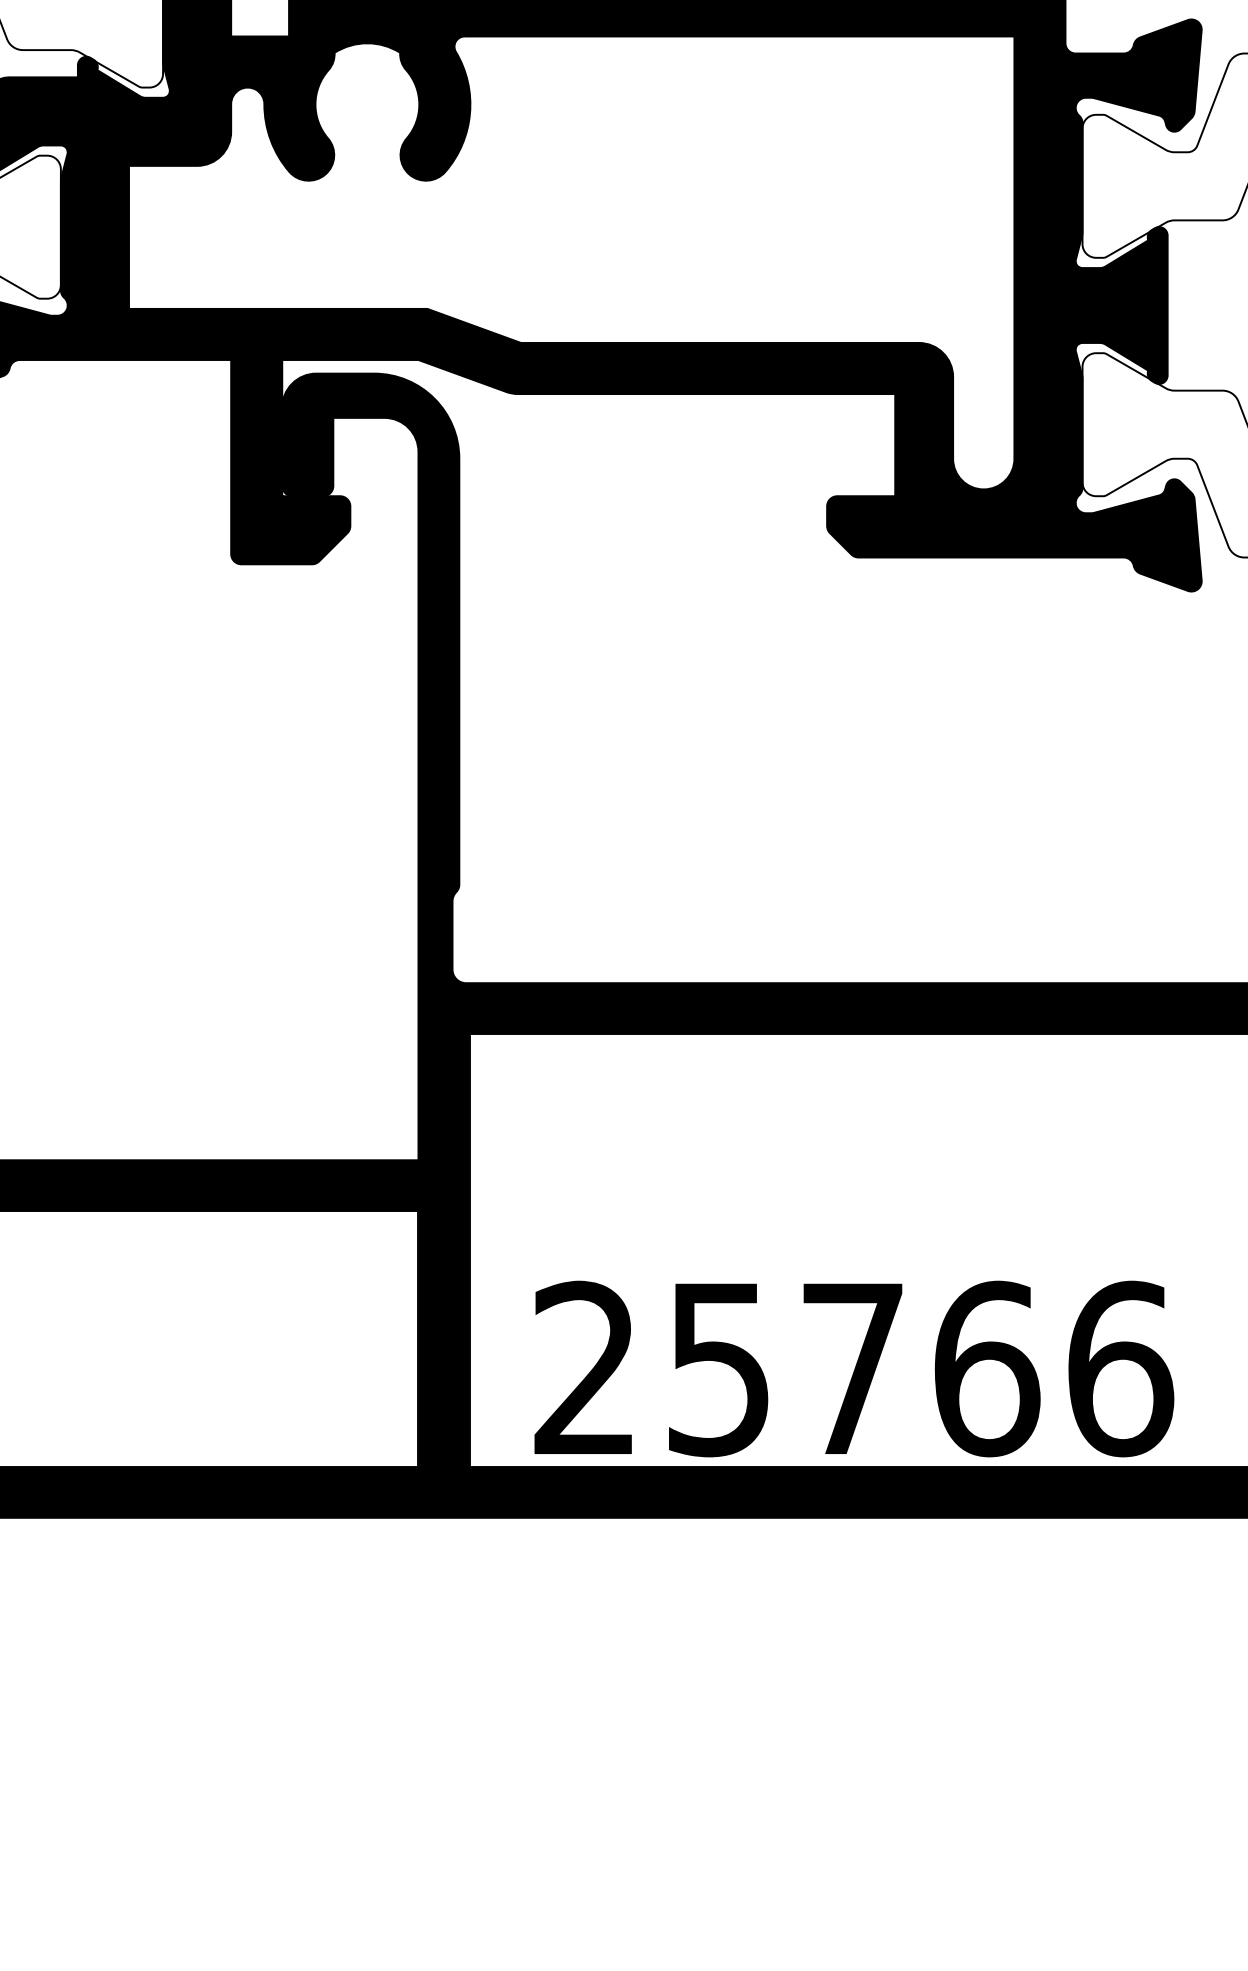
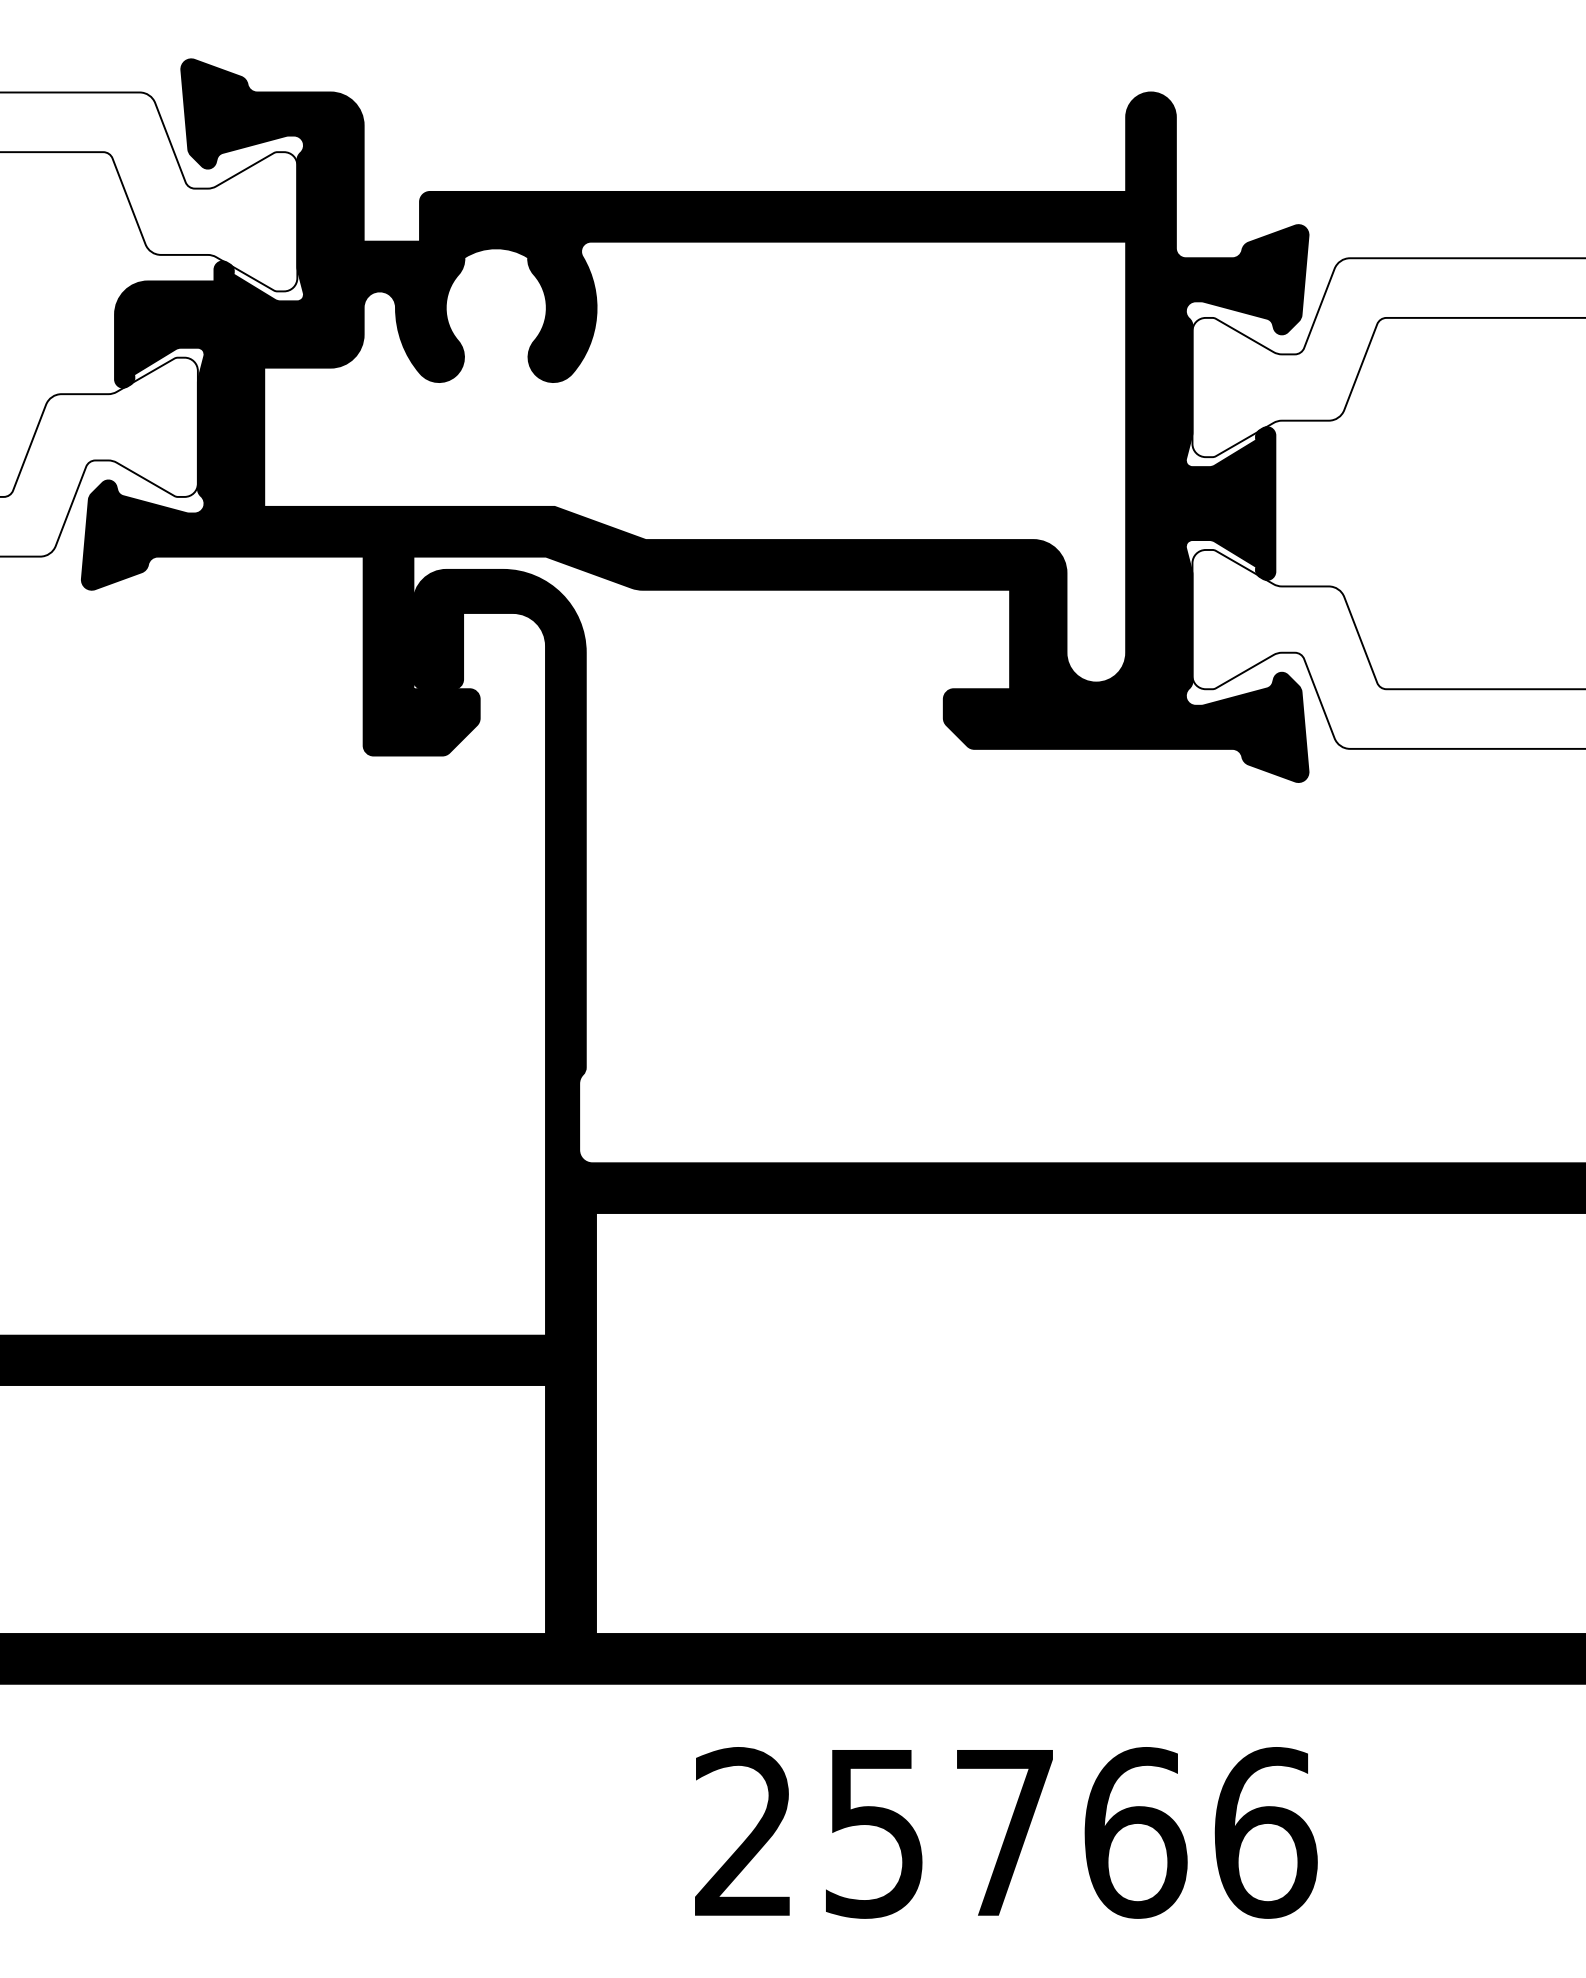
text: (854, 1368) -> (1006, 1832), moved

